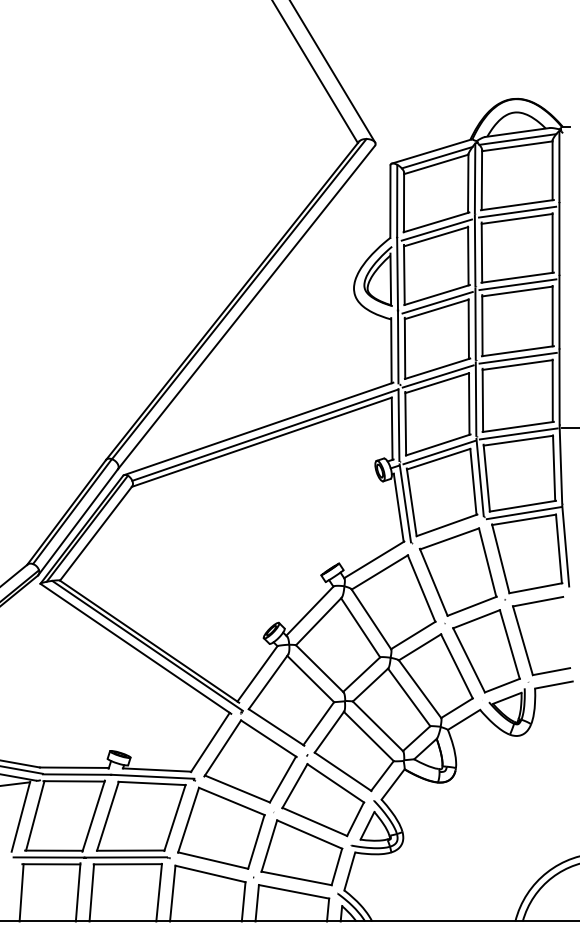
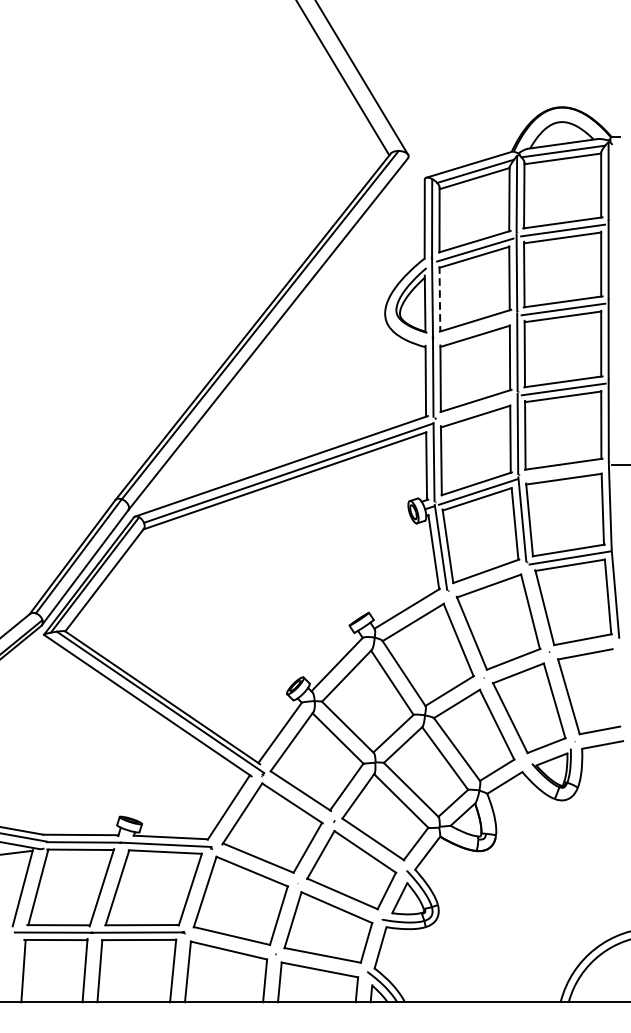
line: (404, 275) -> (440, 299), solid -> dashed
line: (437, 302) -> (475, 328), removed
line: (437, 376) -> (475, 409), removed
line: (518, 433) -> (564, 471), removed

